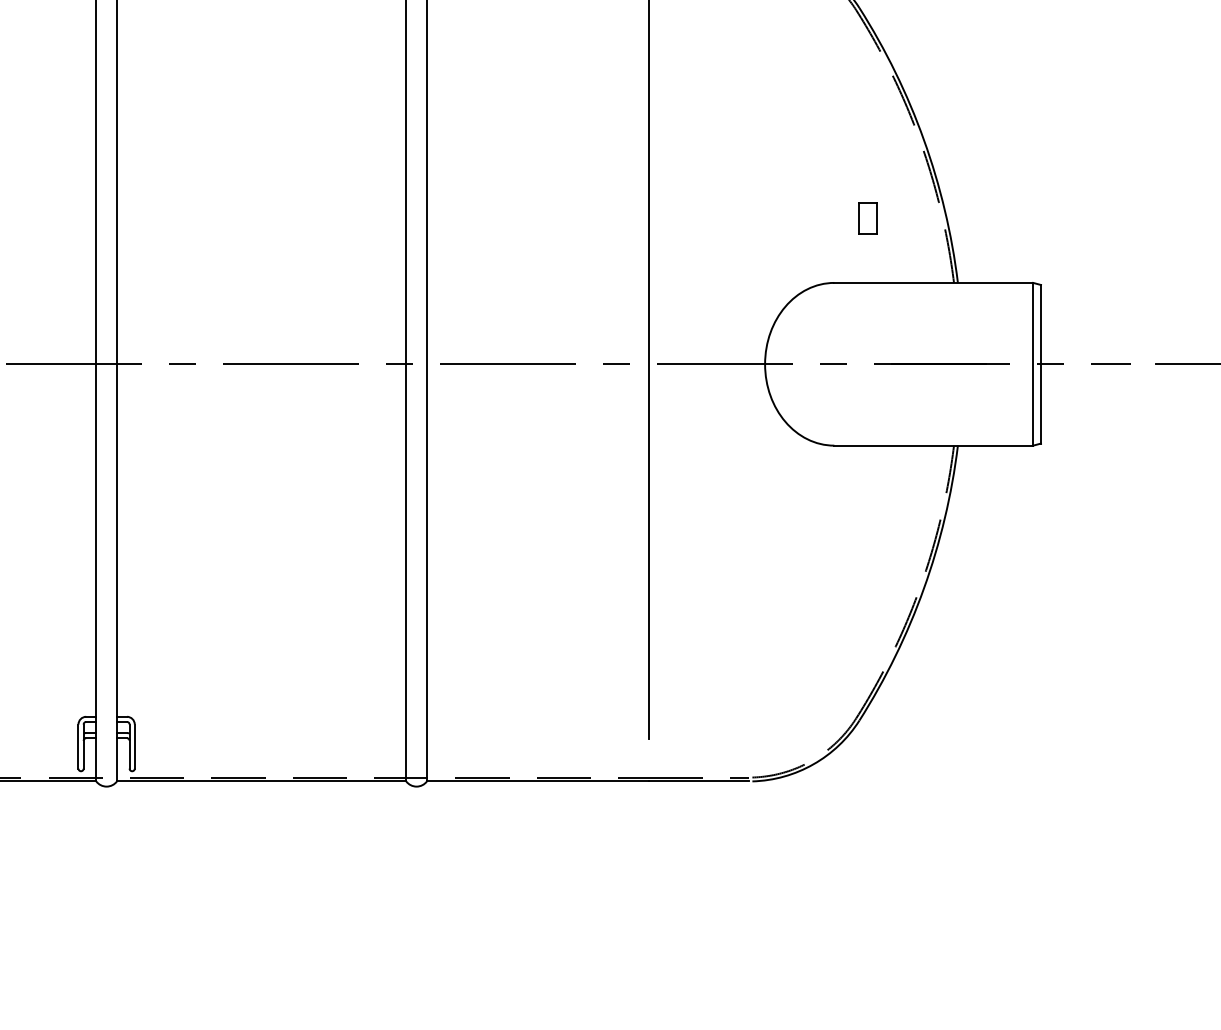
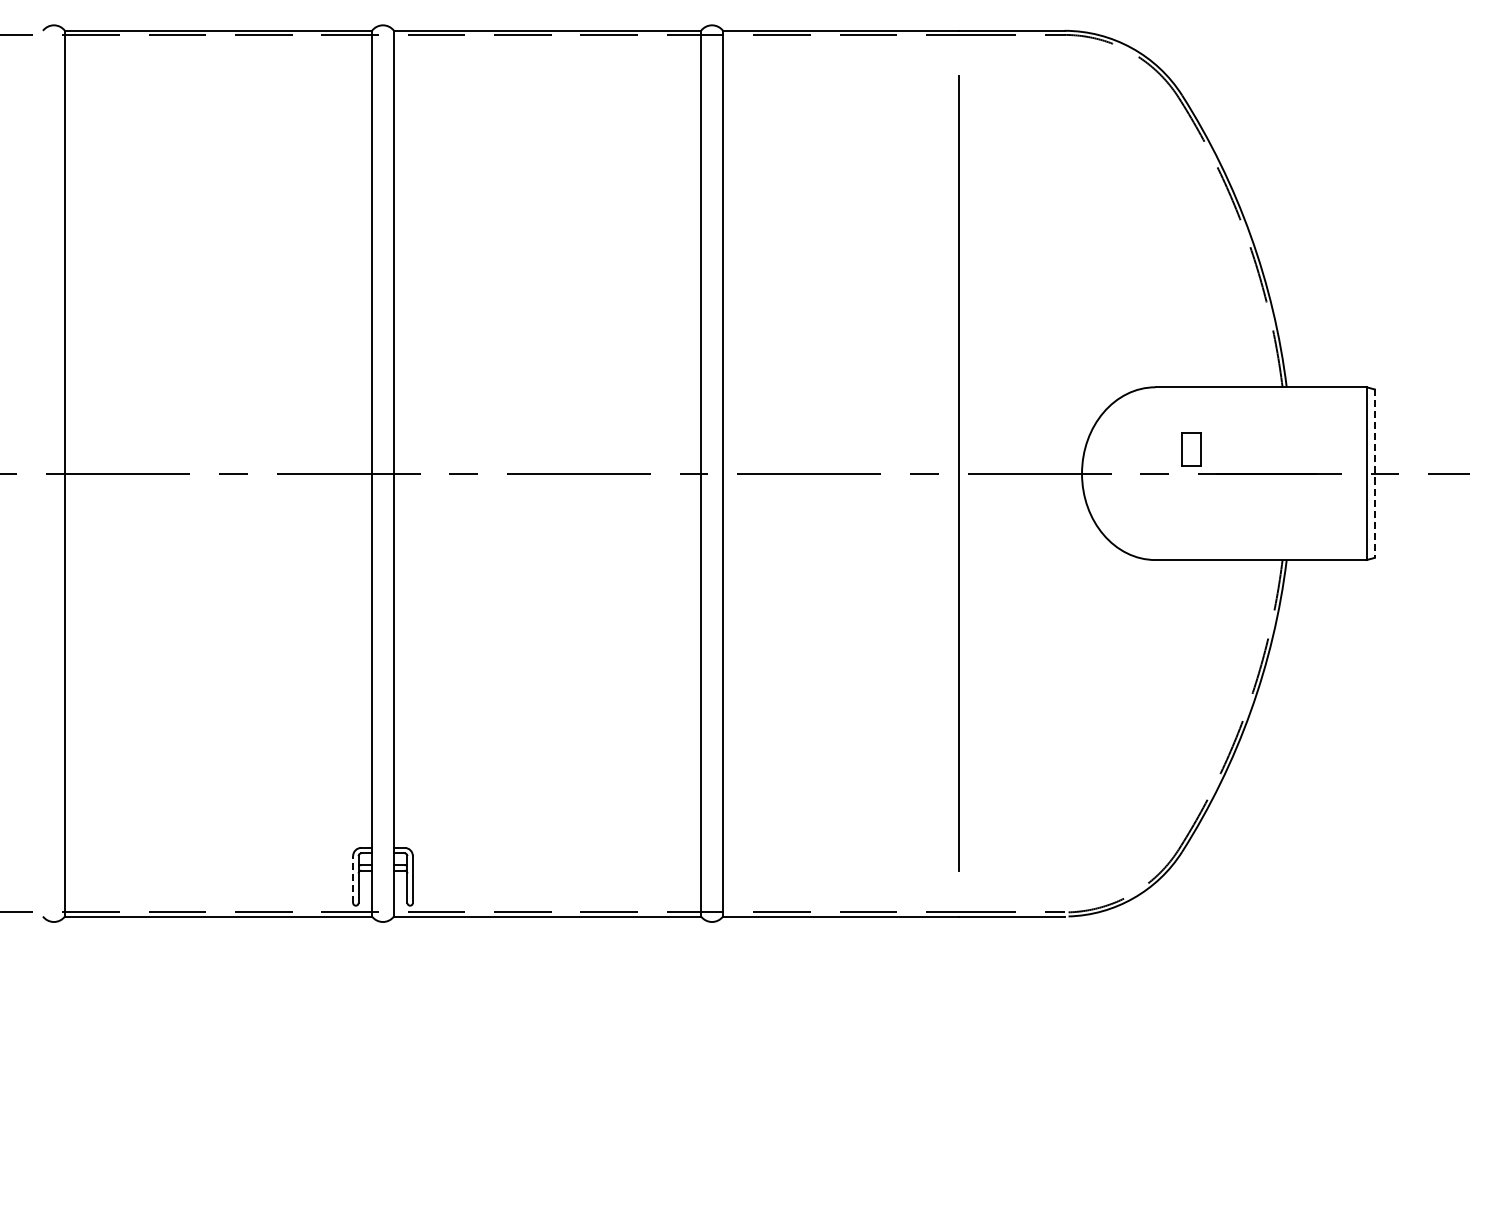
part: (868, 218) -> (1191, 449), moved
line: (1040, 365) -> (1374, 474), solid -> dashed
line: (78, 746) -> (353, 879), solid -> dashed

